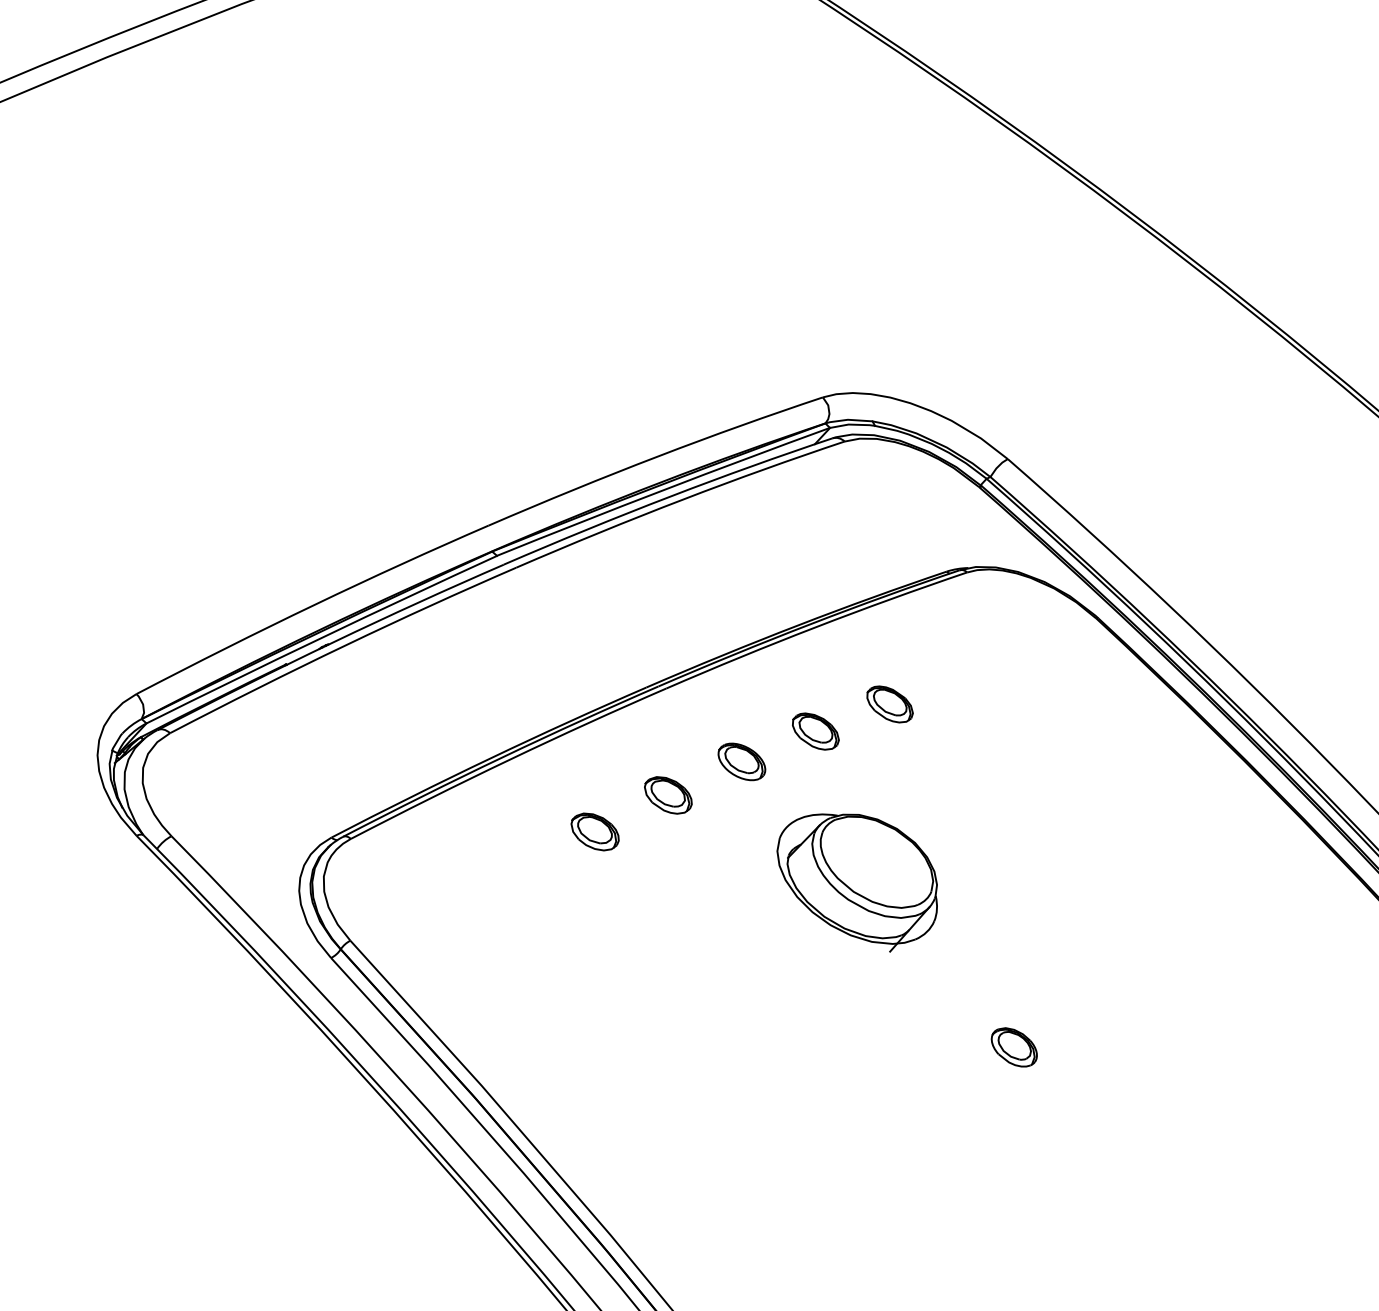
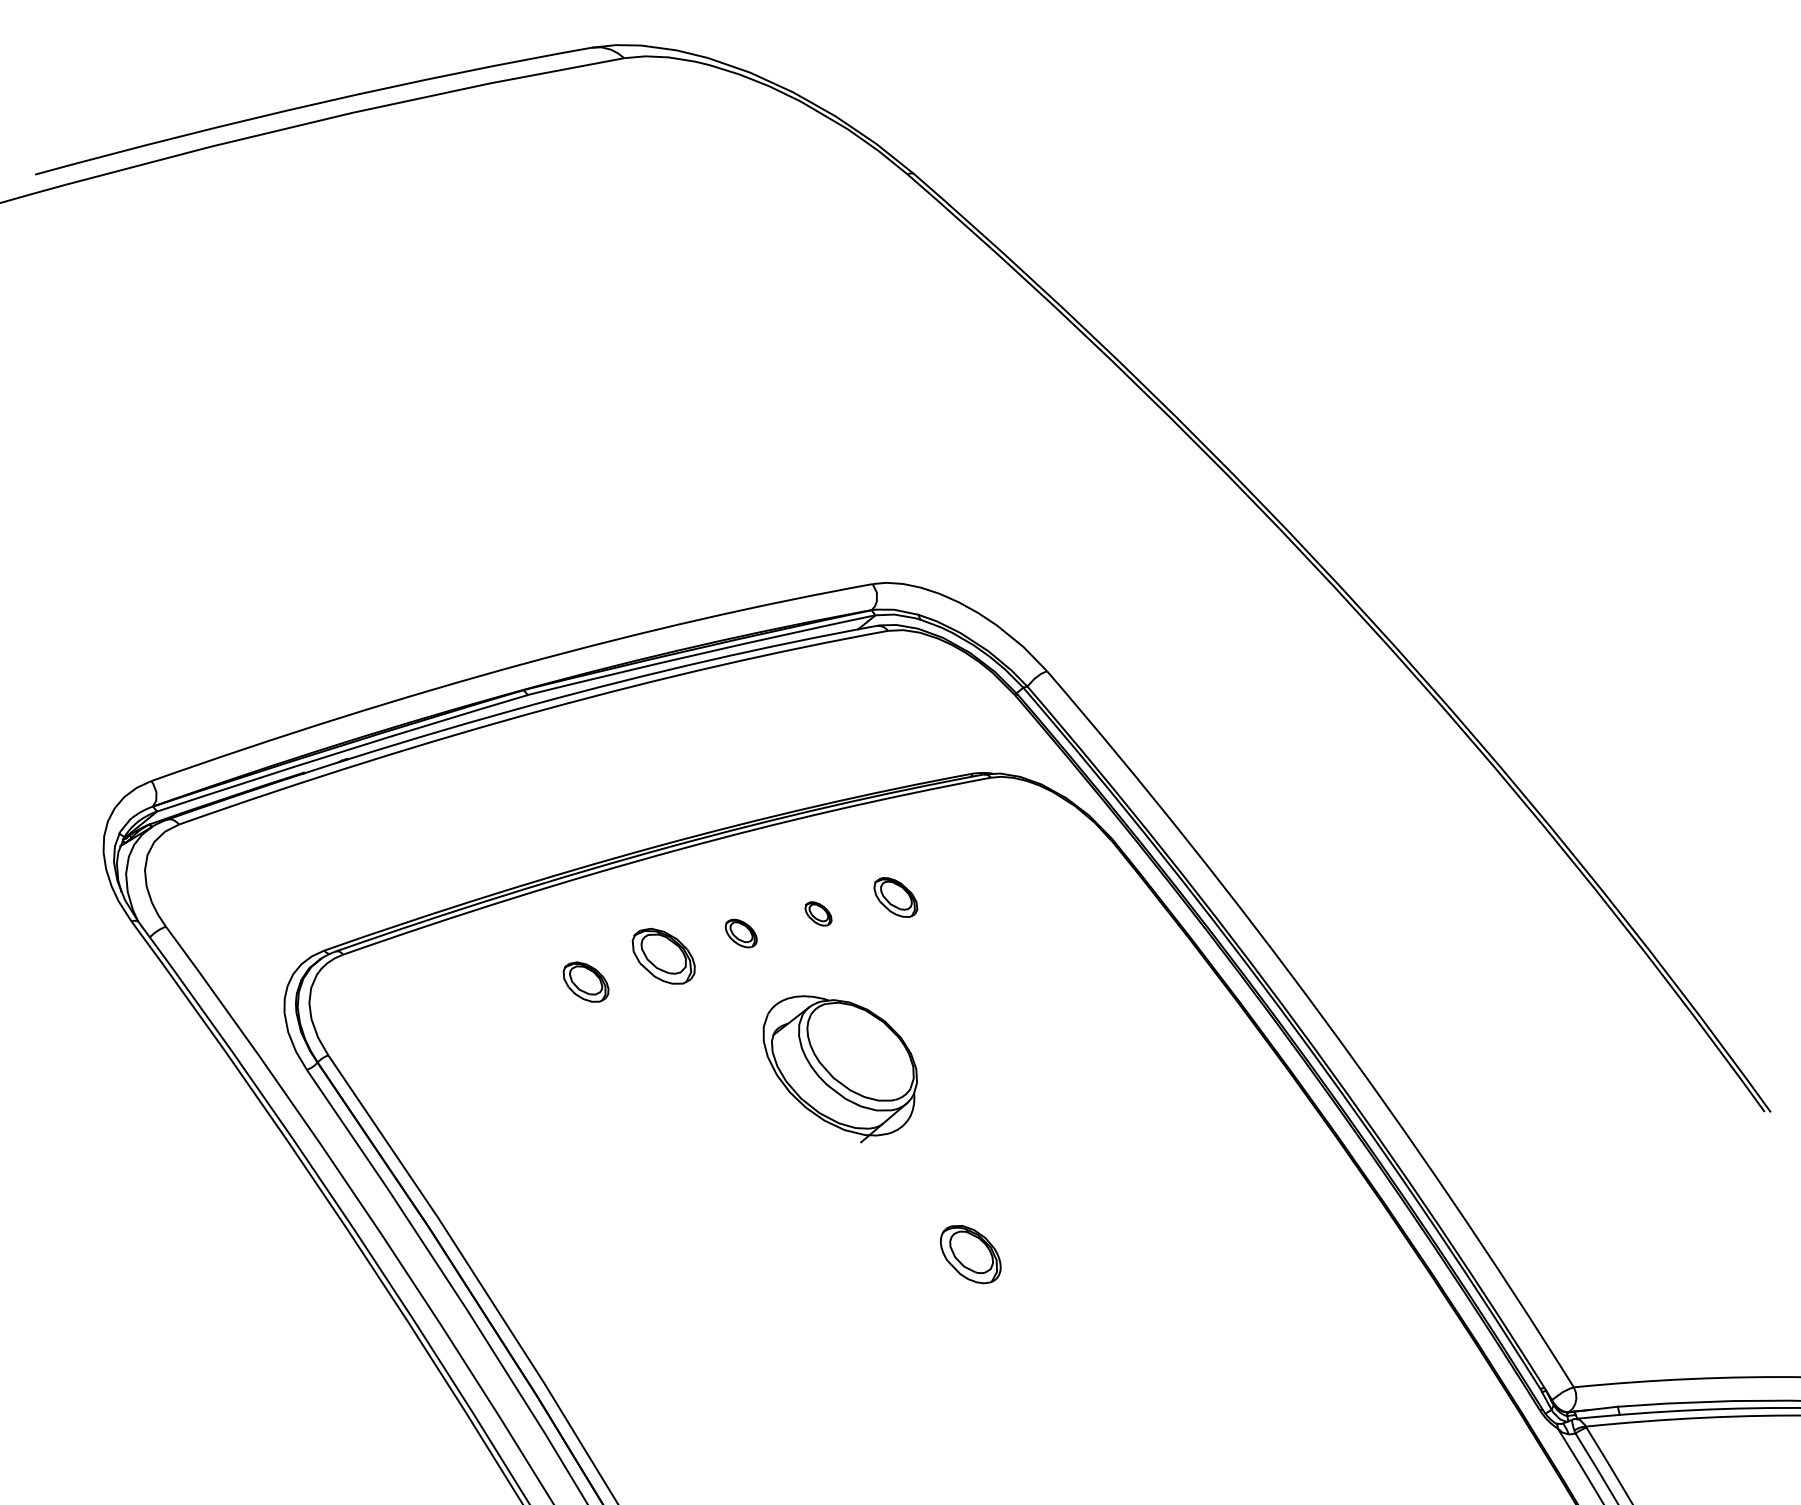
part: (815, 731) -> (818, 913), size x0.6
part: (742, 761) -> (741, 933), size x0.7
part: (668, 794) -> (663, 955), size x1.4
part: (1014, 1047) -> (970, 1254), size x1.4

